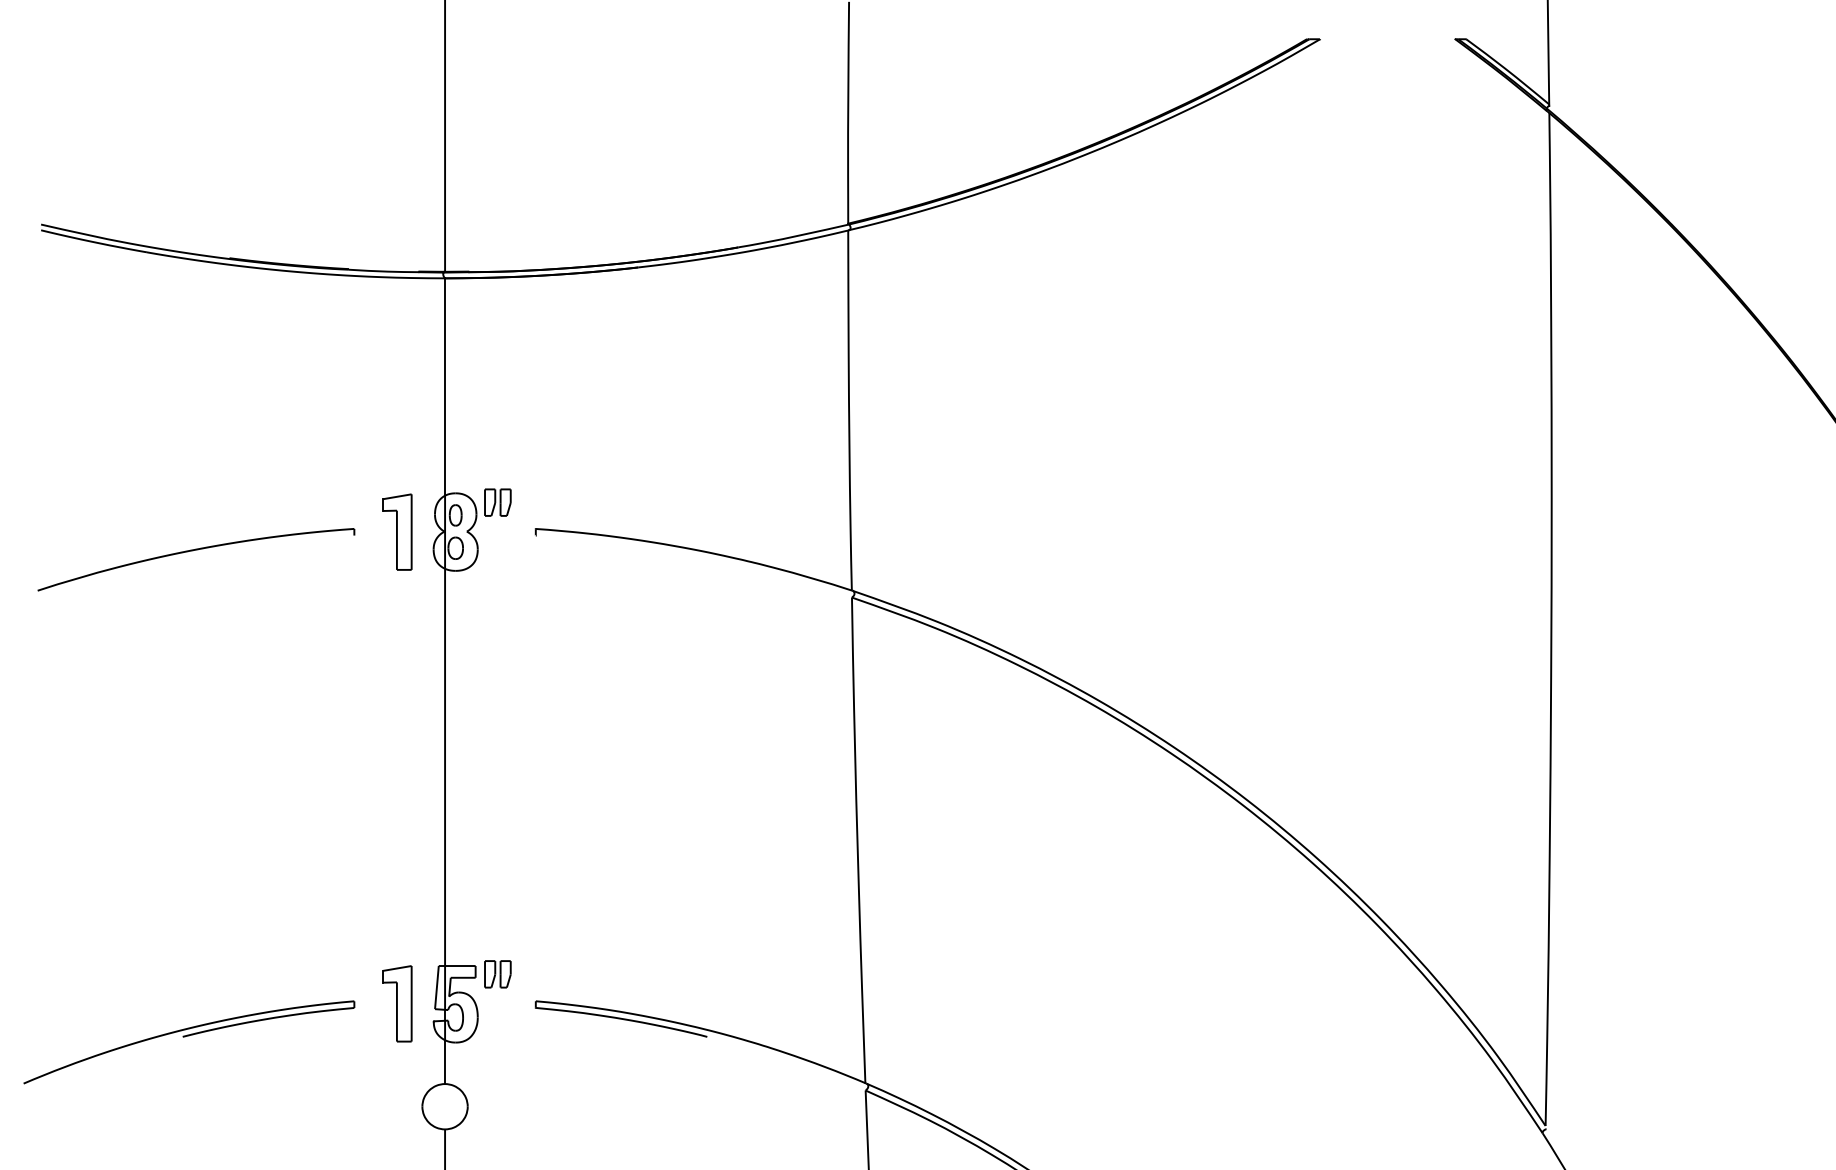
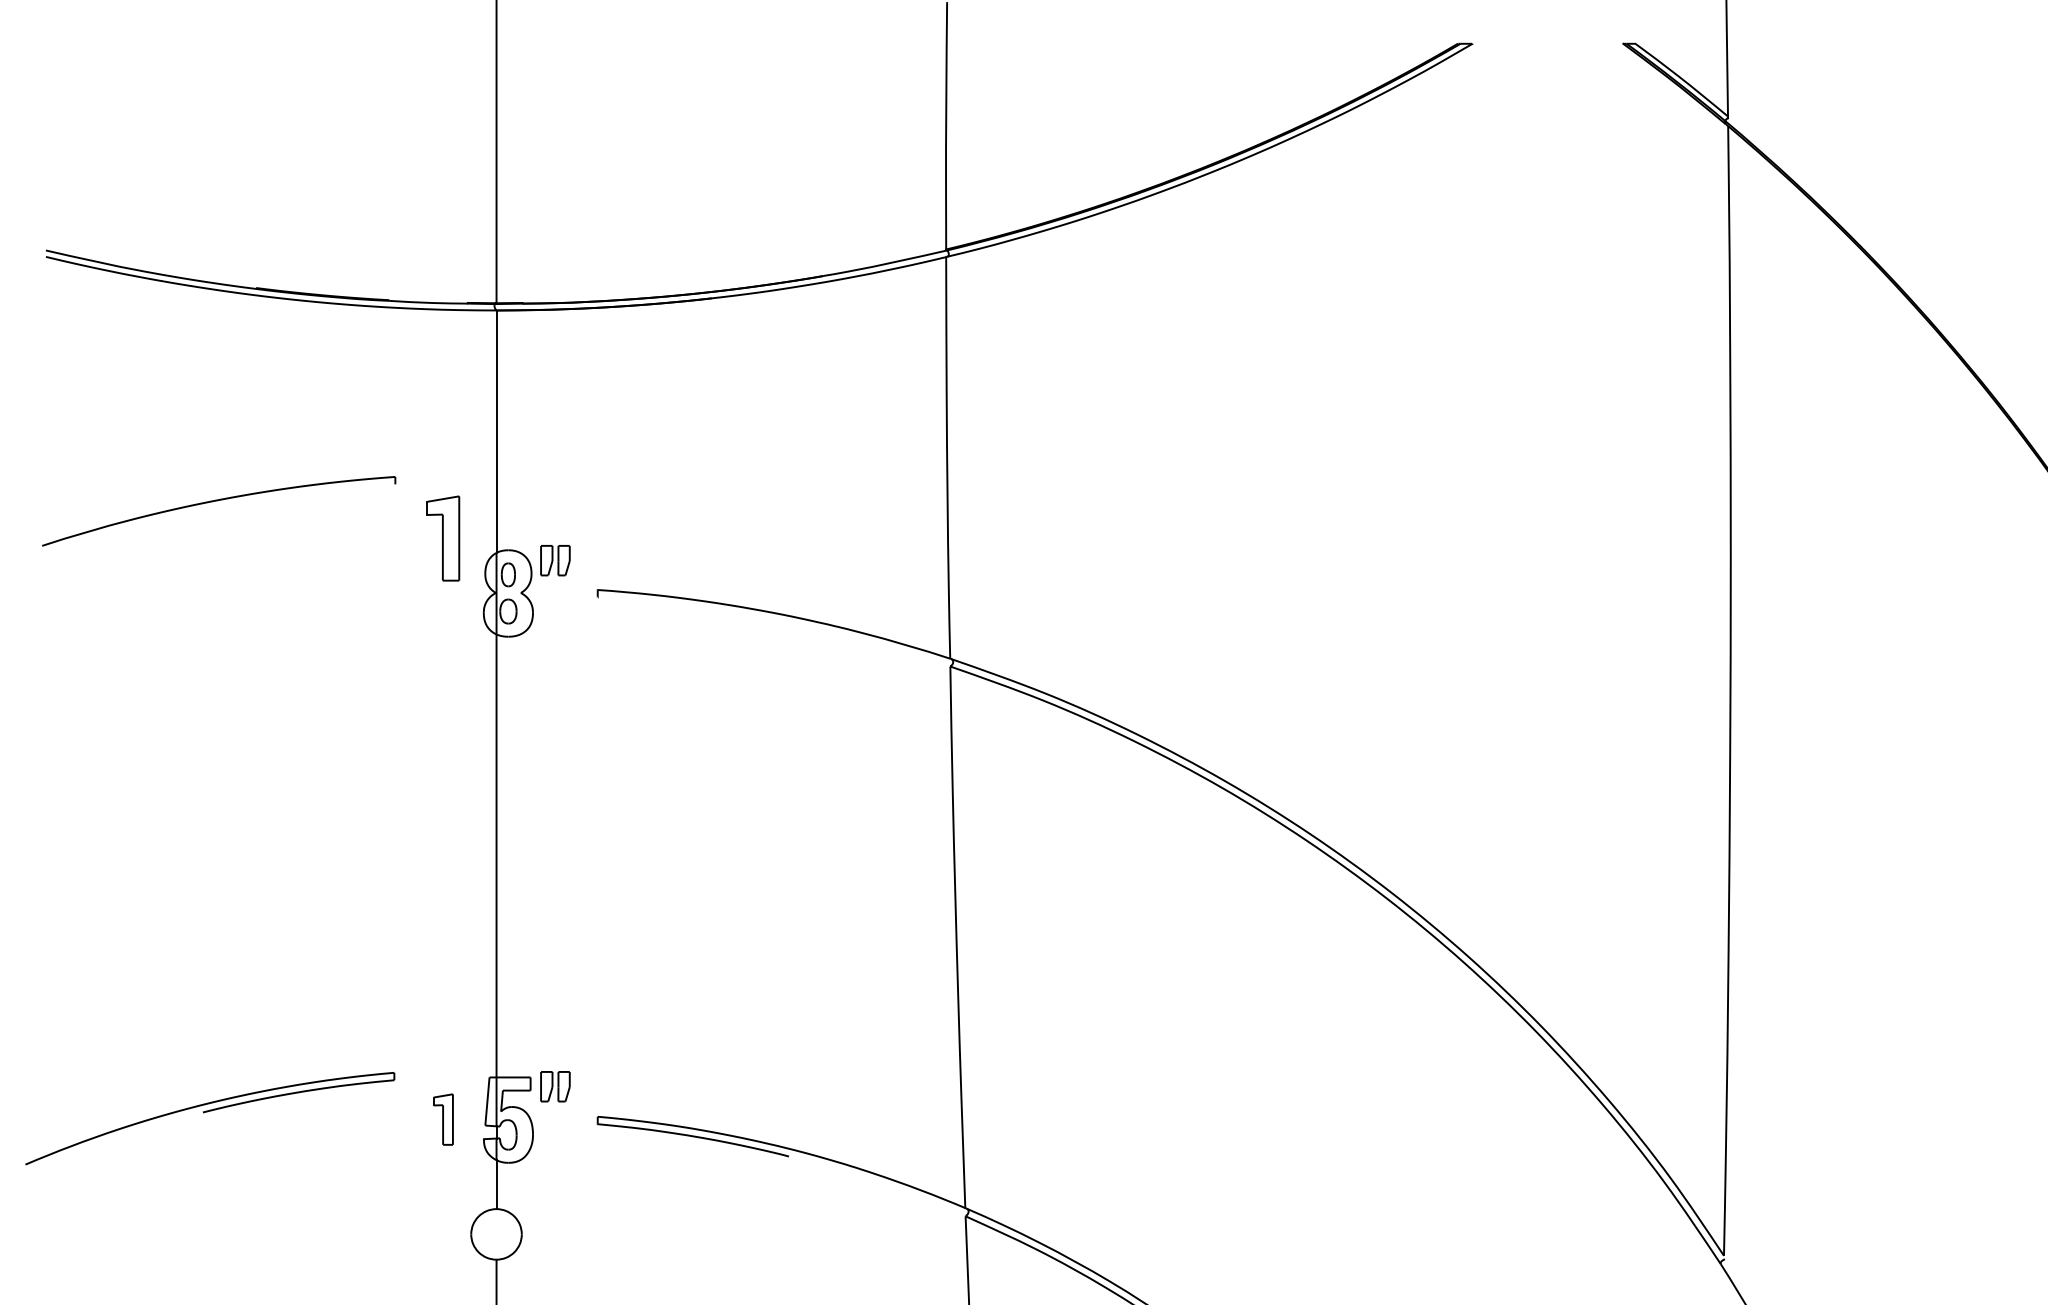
part: (397, 532) -> (443, 538), moved
part: (194, 550) -> (217, 501), moved
part: (397, 1003) -> (443, 1119), size x0.6
part: (186, 1036) -> (207, 1112), moved

